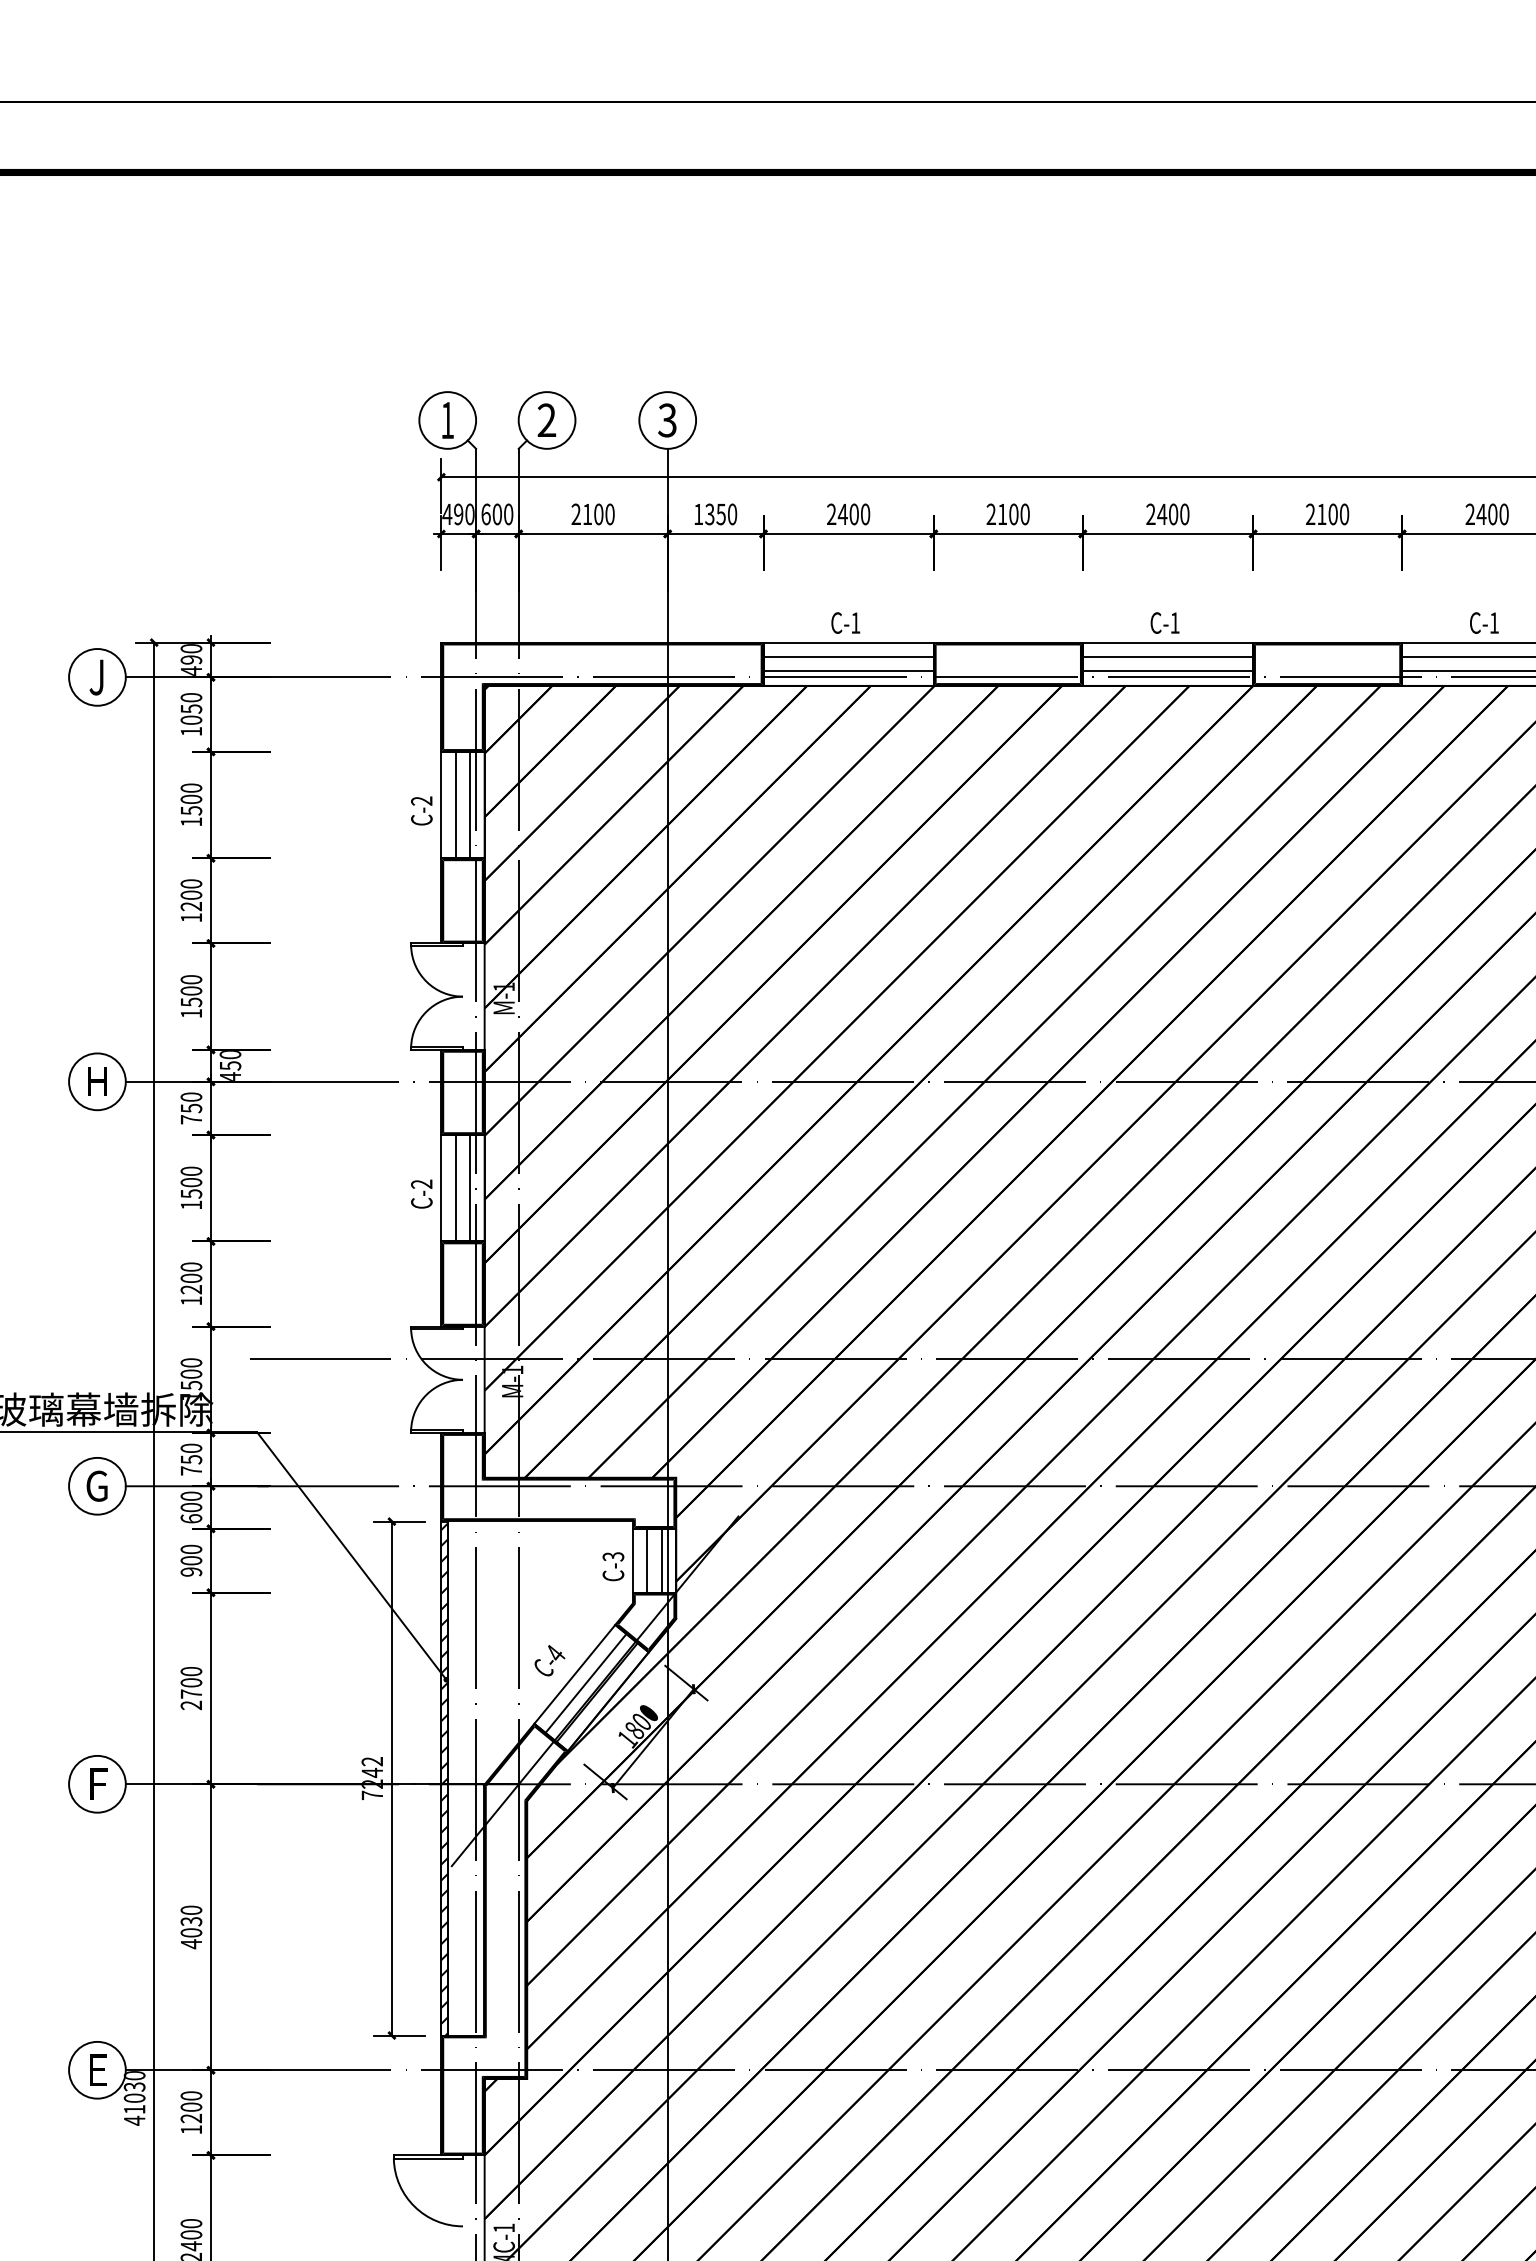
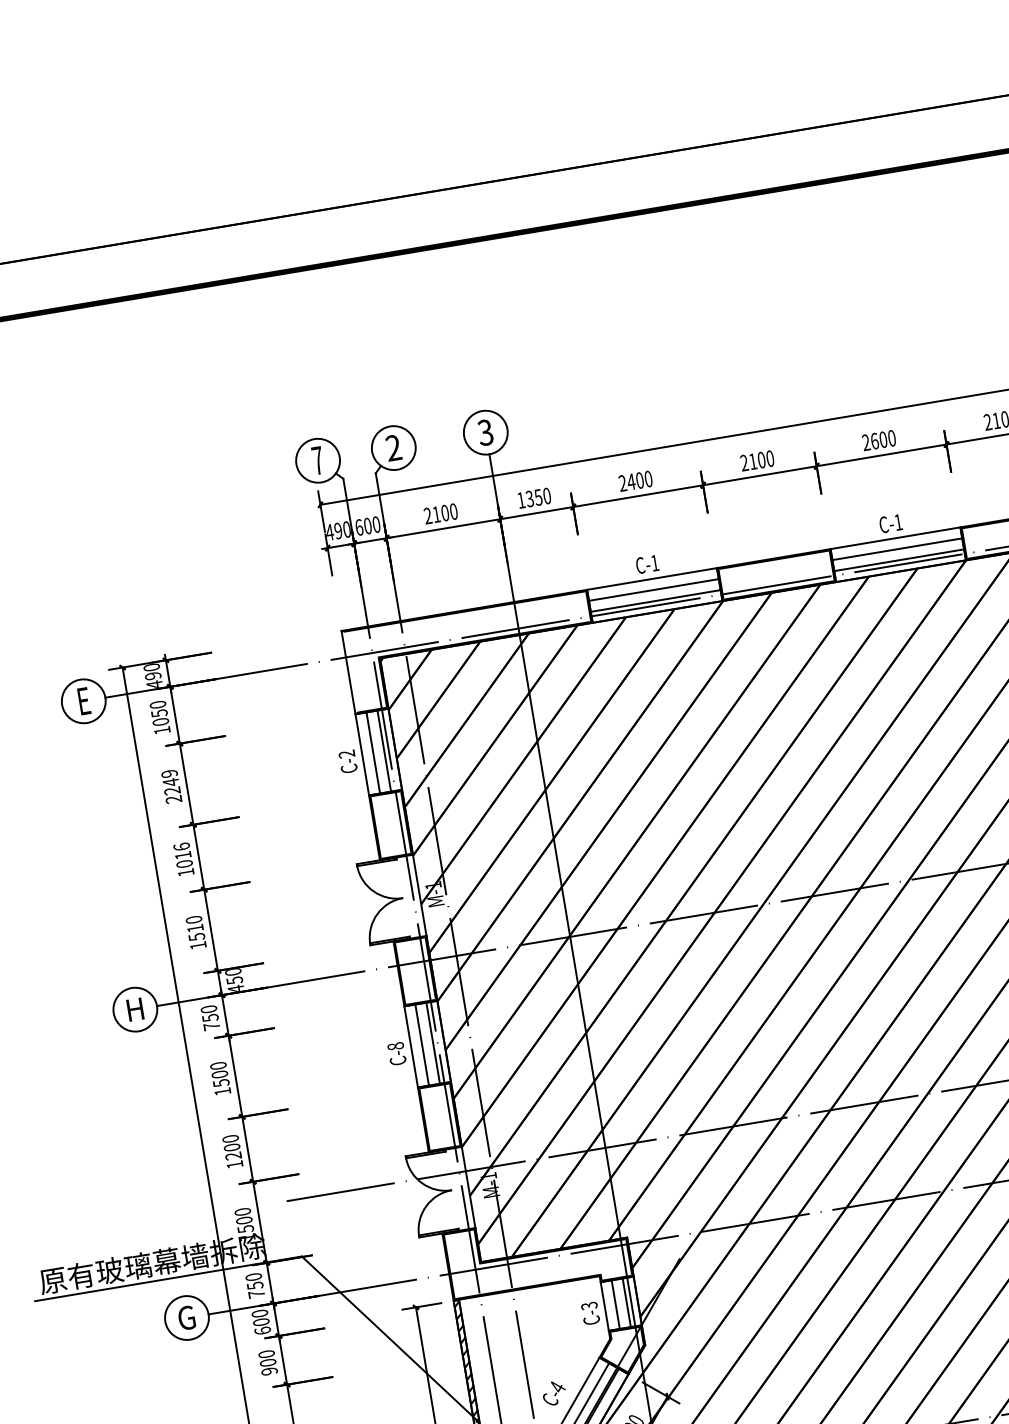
text: (447, 420) -> (317, 460), 1 -> 7
text: (1162, 514) -> (875, 441), 2400 -> 2600
text: (96, 677) -> (83, 701), J -> E
fill: (442, 696) -> (349, 671), removed
text: (191, 804) -> (171, 786), 1500 -> 2249
text: (191, 895) -> (183, 855), 1200 -> 1016
text: (191, 990) -> (195, 928), 1500 -> 1510
text: (421, 1183) -> (395, 1045), C-2 -> C-8

